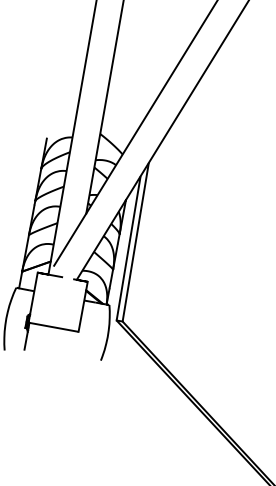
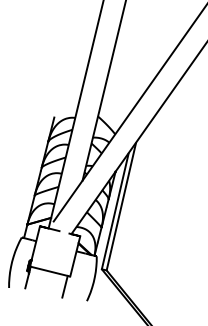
line: (72, 344) -> (64, 286), added

